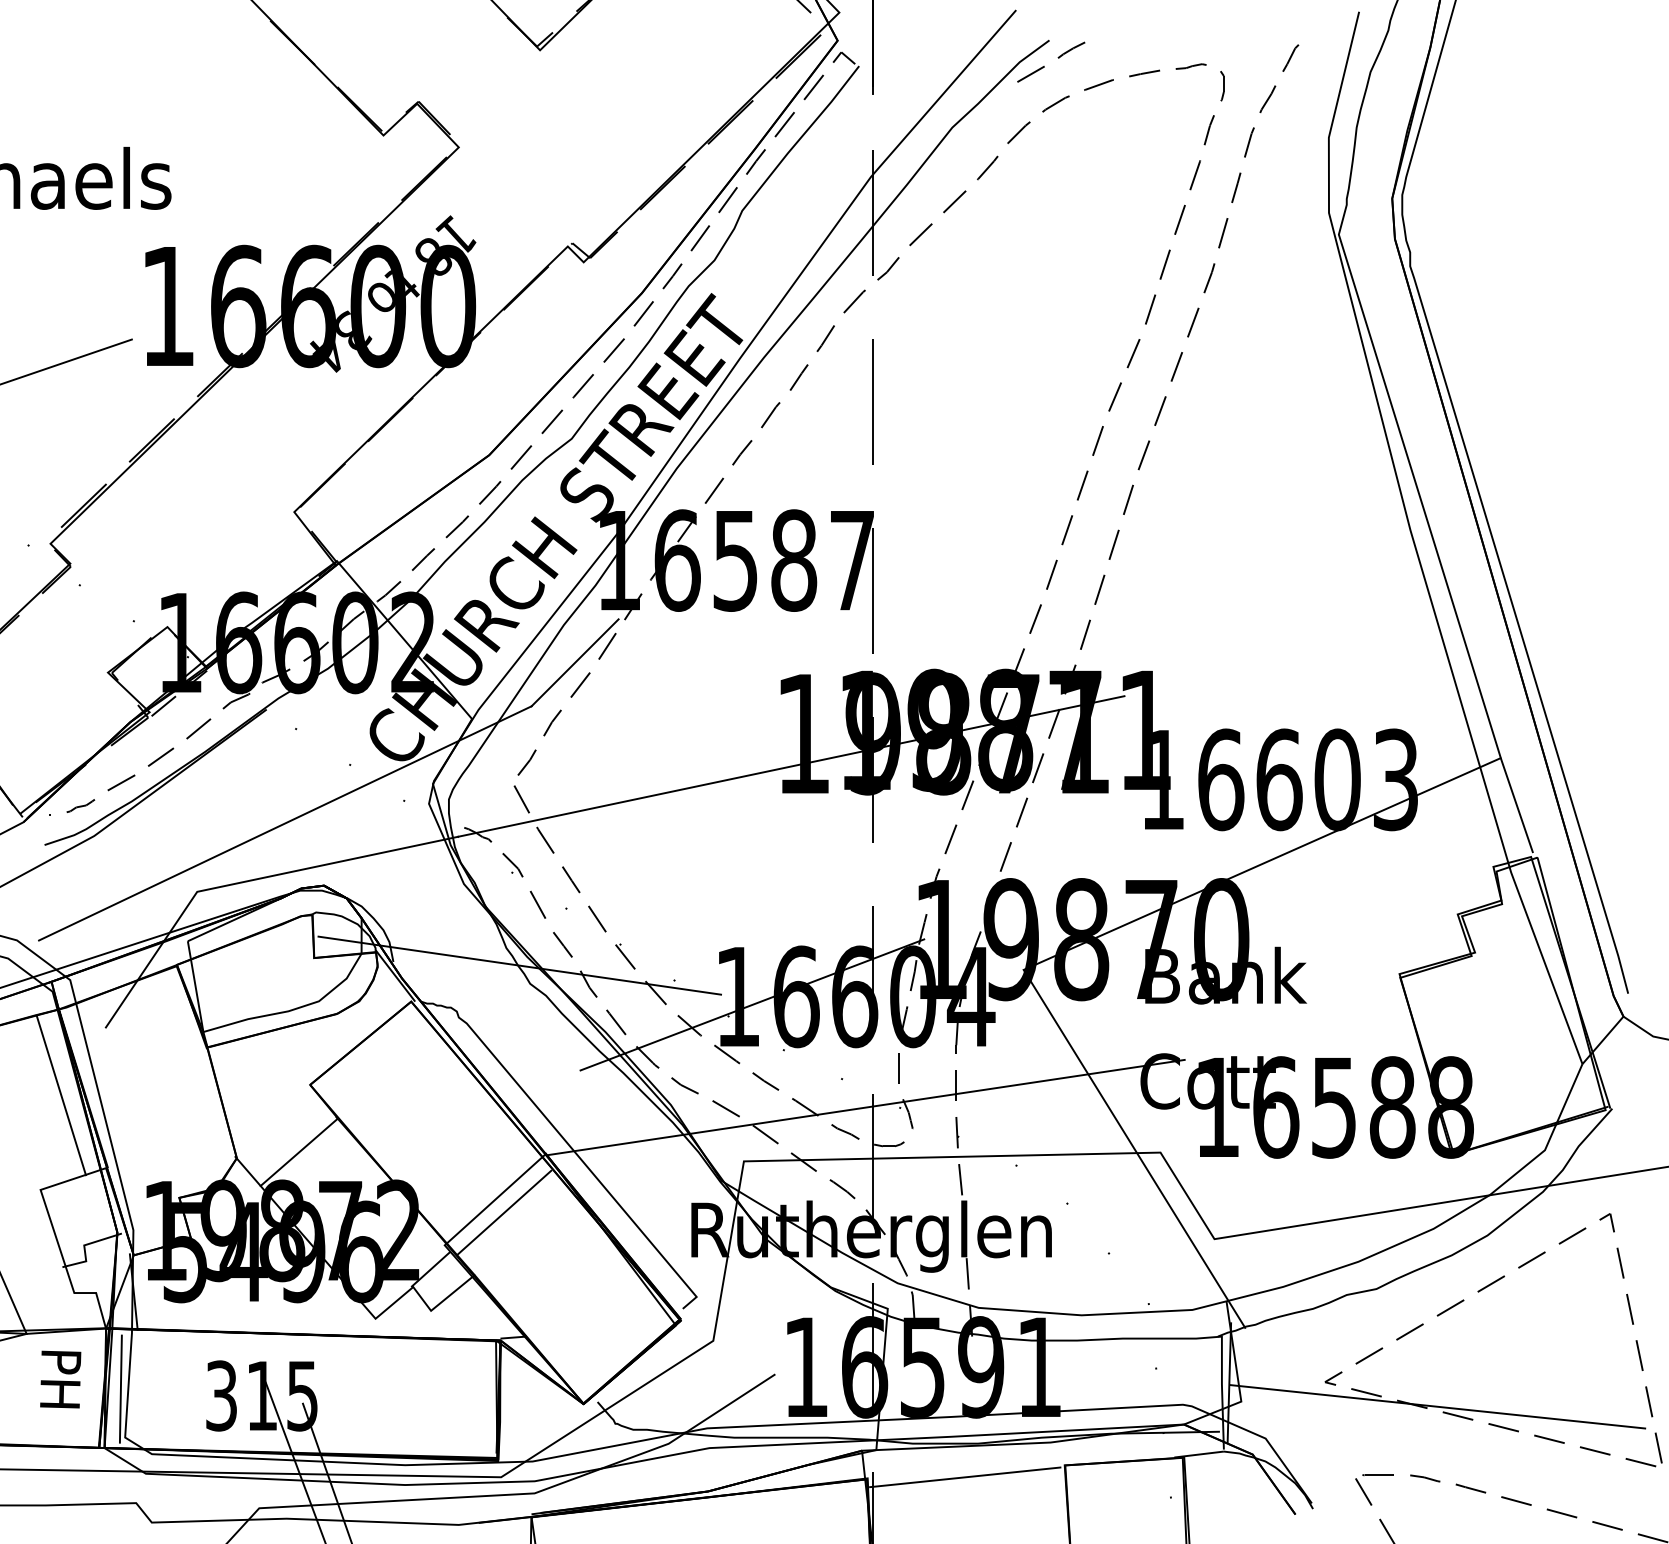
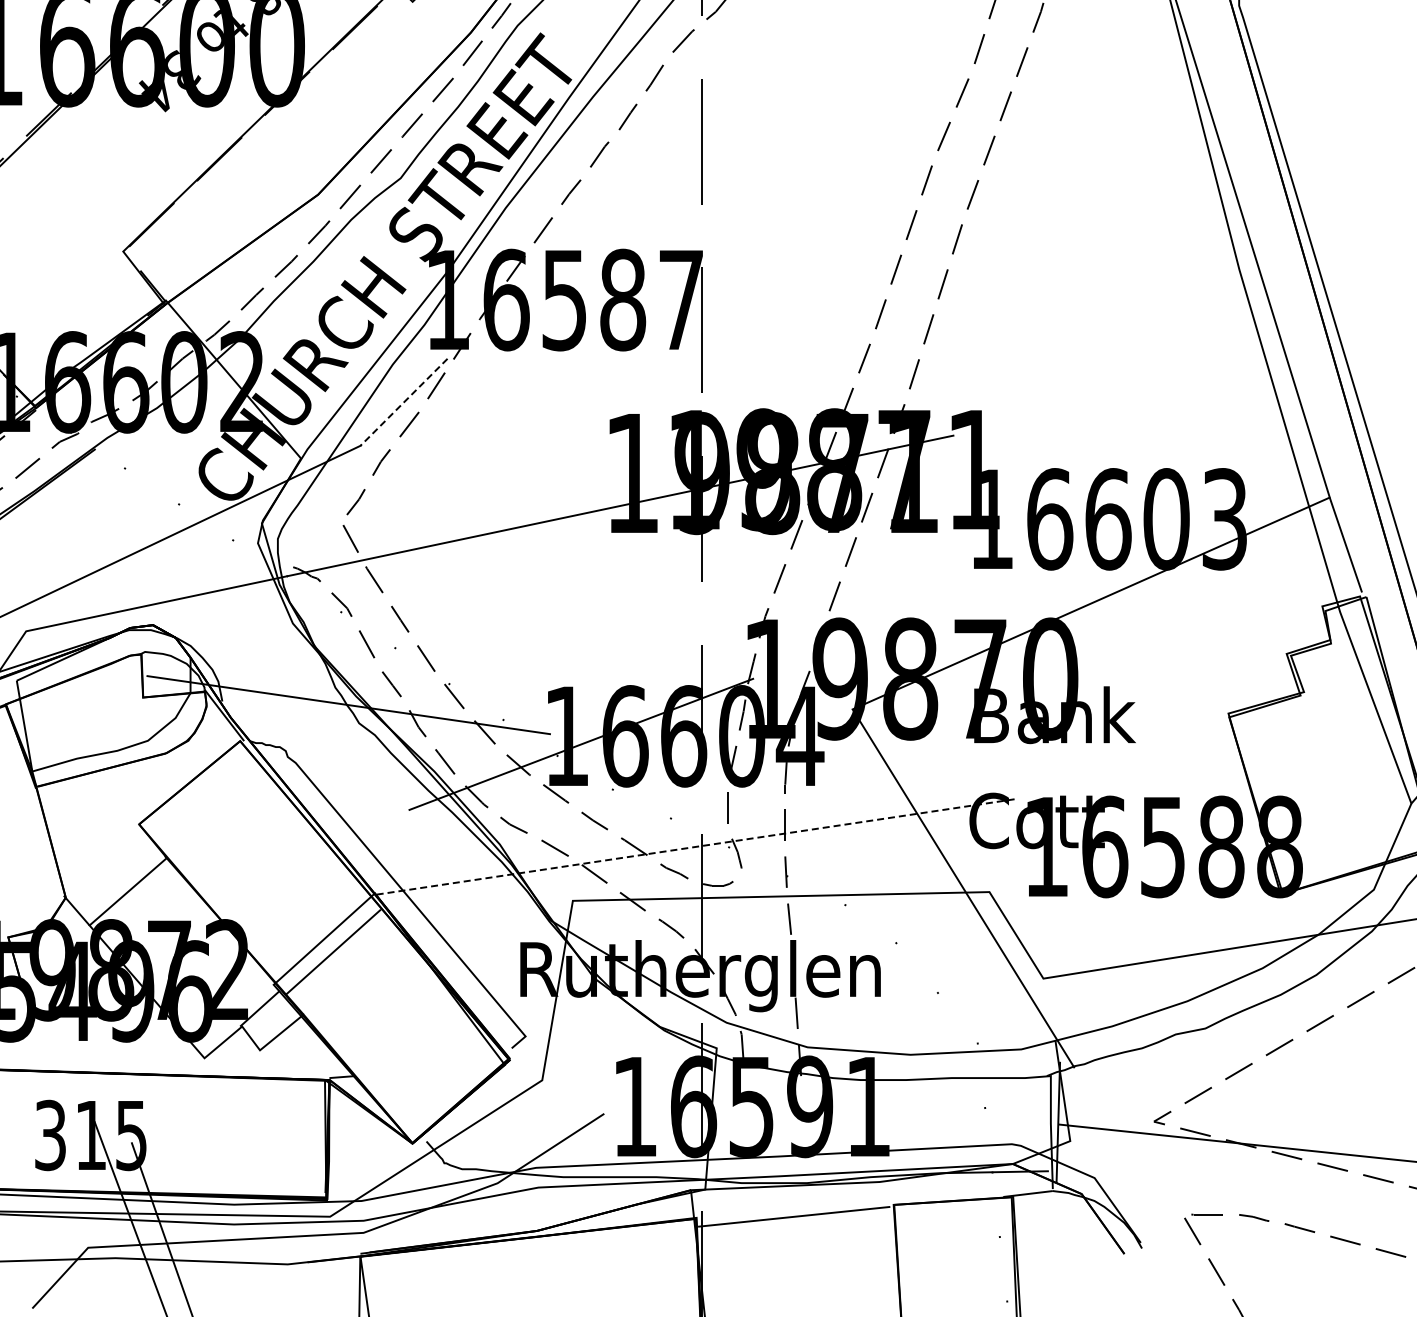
line: (575, 662) -> (404, 401), solid -> dashed
line: (866, 1107) -> (695, 846), solid -> dashed

